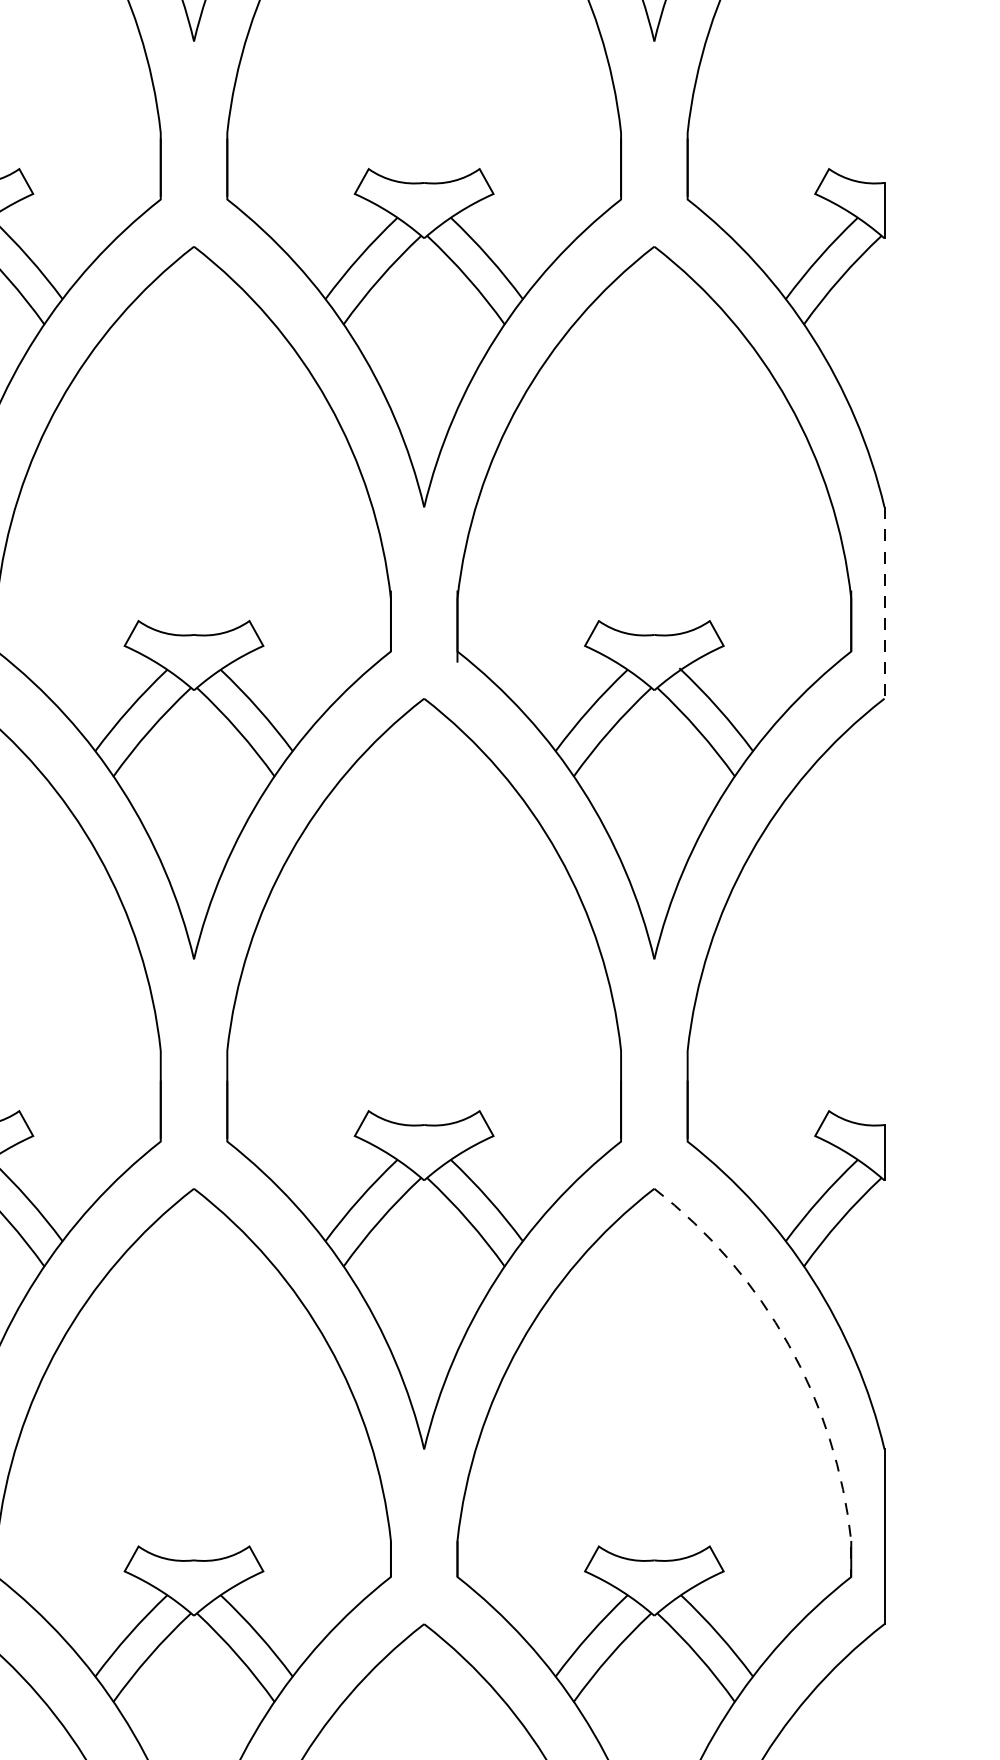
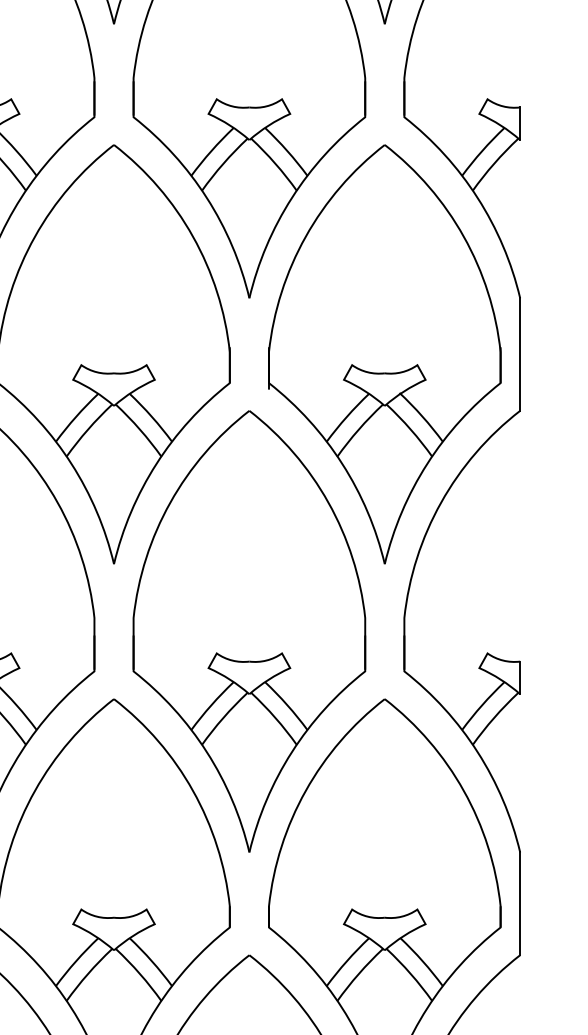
line: (885, 604) -> (520, 355), dashed -> solid
line: (796, 1361) -> (468, 800), dashed -> solid

